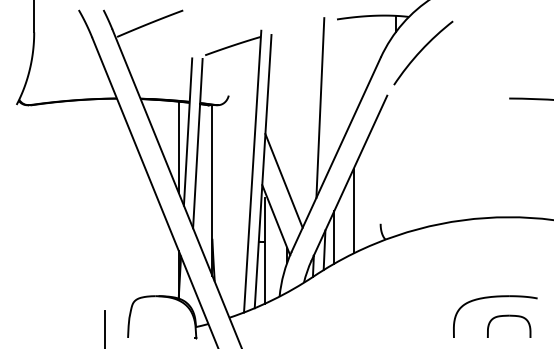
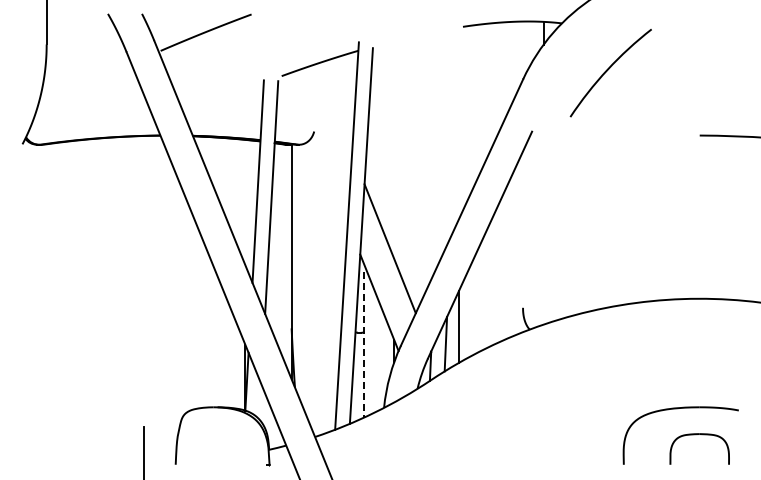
arc: (421, 51) -> (608, 70), moved
line: (319, 107) -> (439, 148), removed
line: (178, 146) -> (245, 201), removed
line: (354, 210) -> (486, 289), removed
line: (265, 250) -> (364, 344), solid -> dashed

